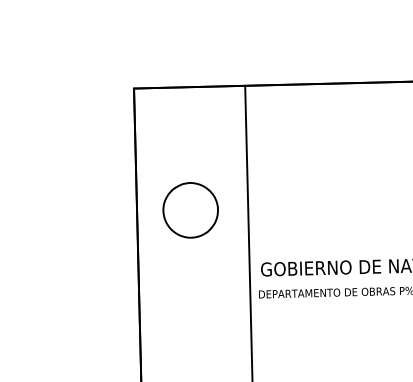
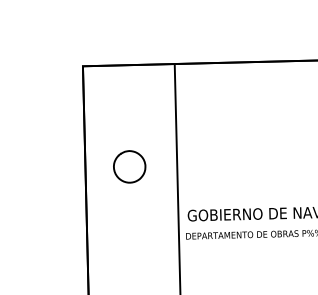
part: (190, 210) -> (129, 166), size x0.7

